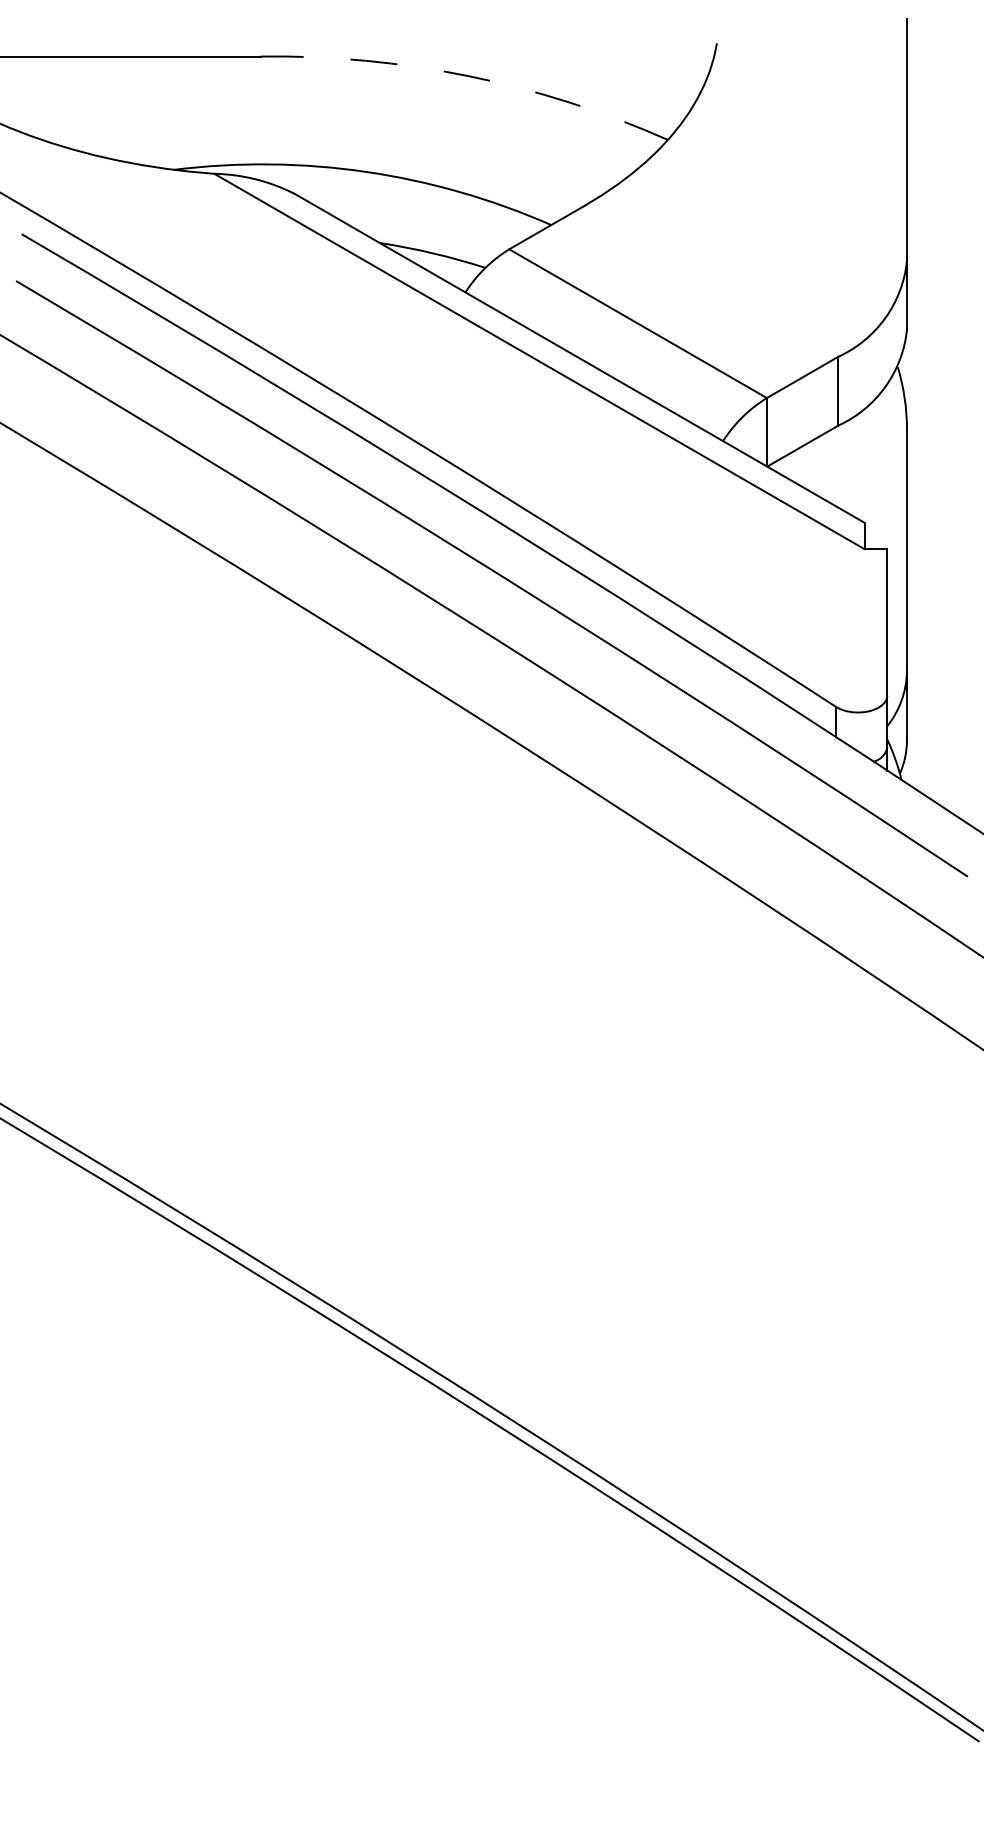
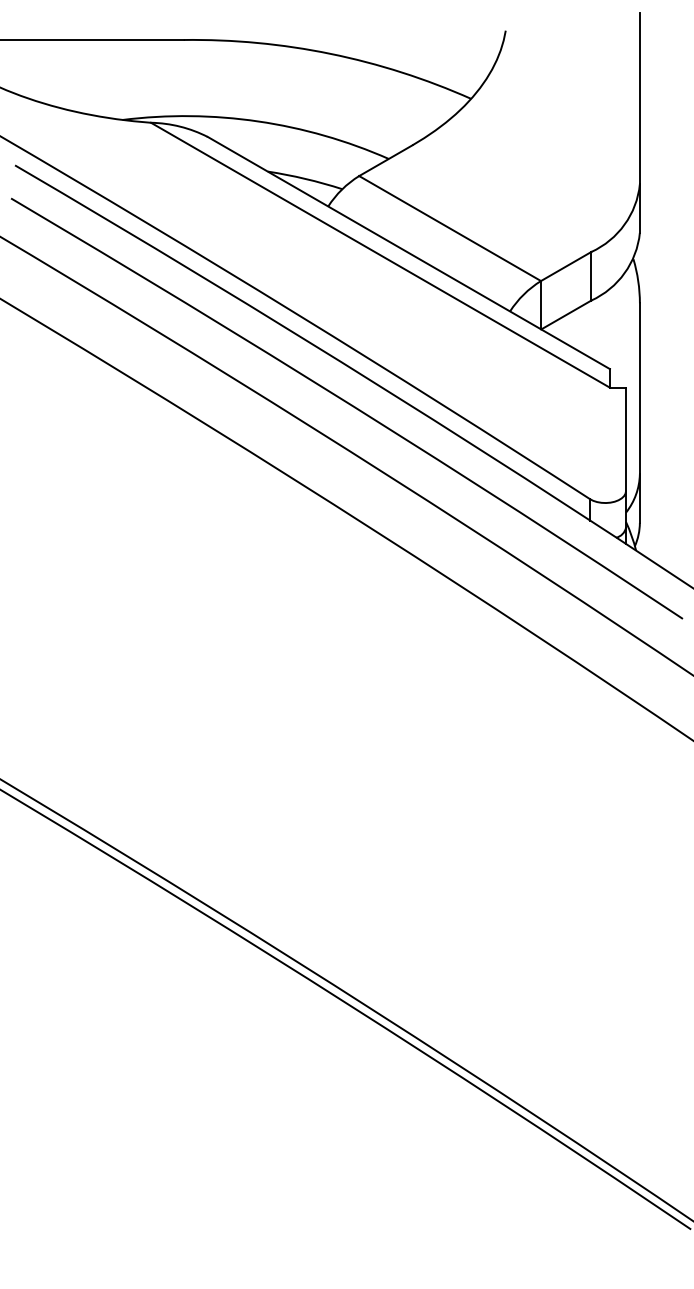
arc: (468, 76) -> (330, 54), dashed -> solid

